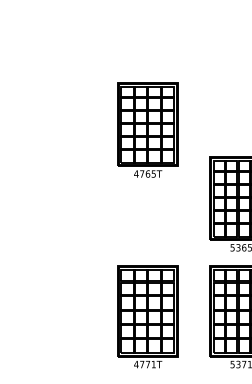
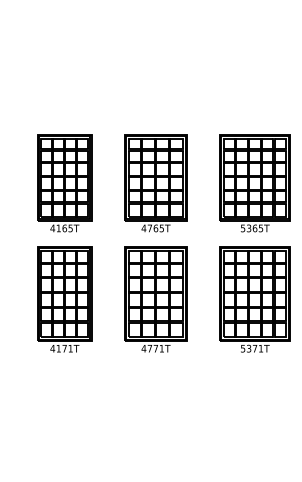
part: (147, 130) -> (155, 183), moved
part: (59, 204) -> (64, 183), added
part: (59, 316) -> (64, 299), added

